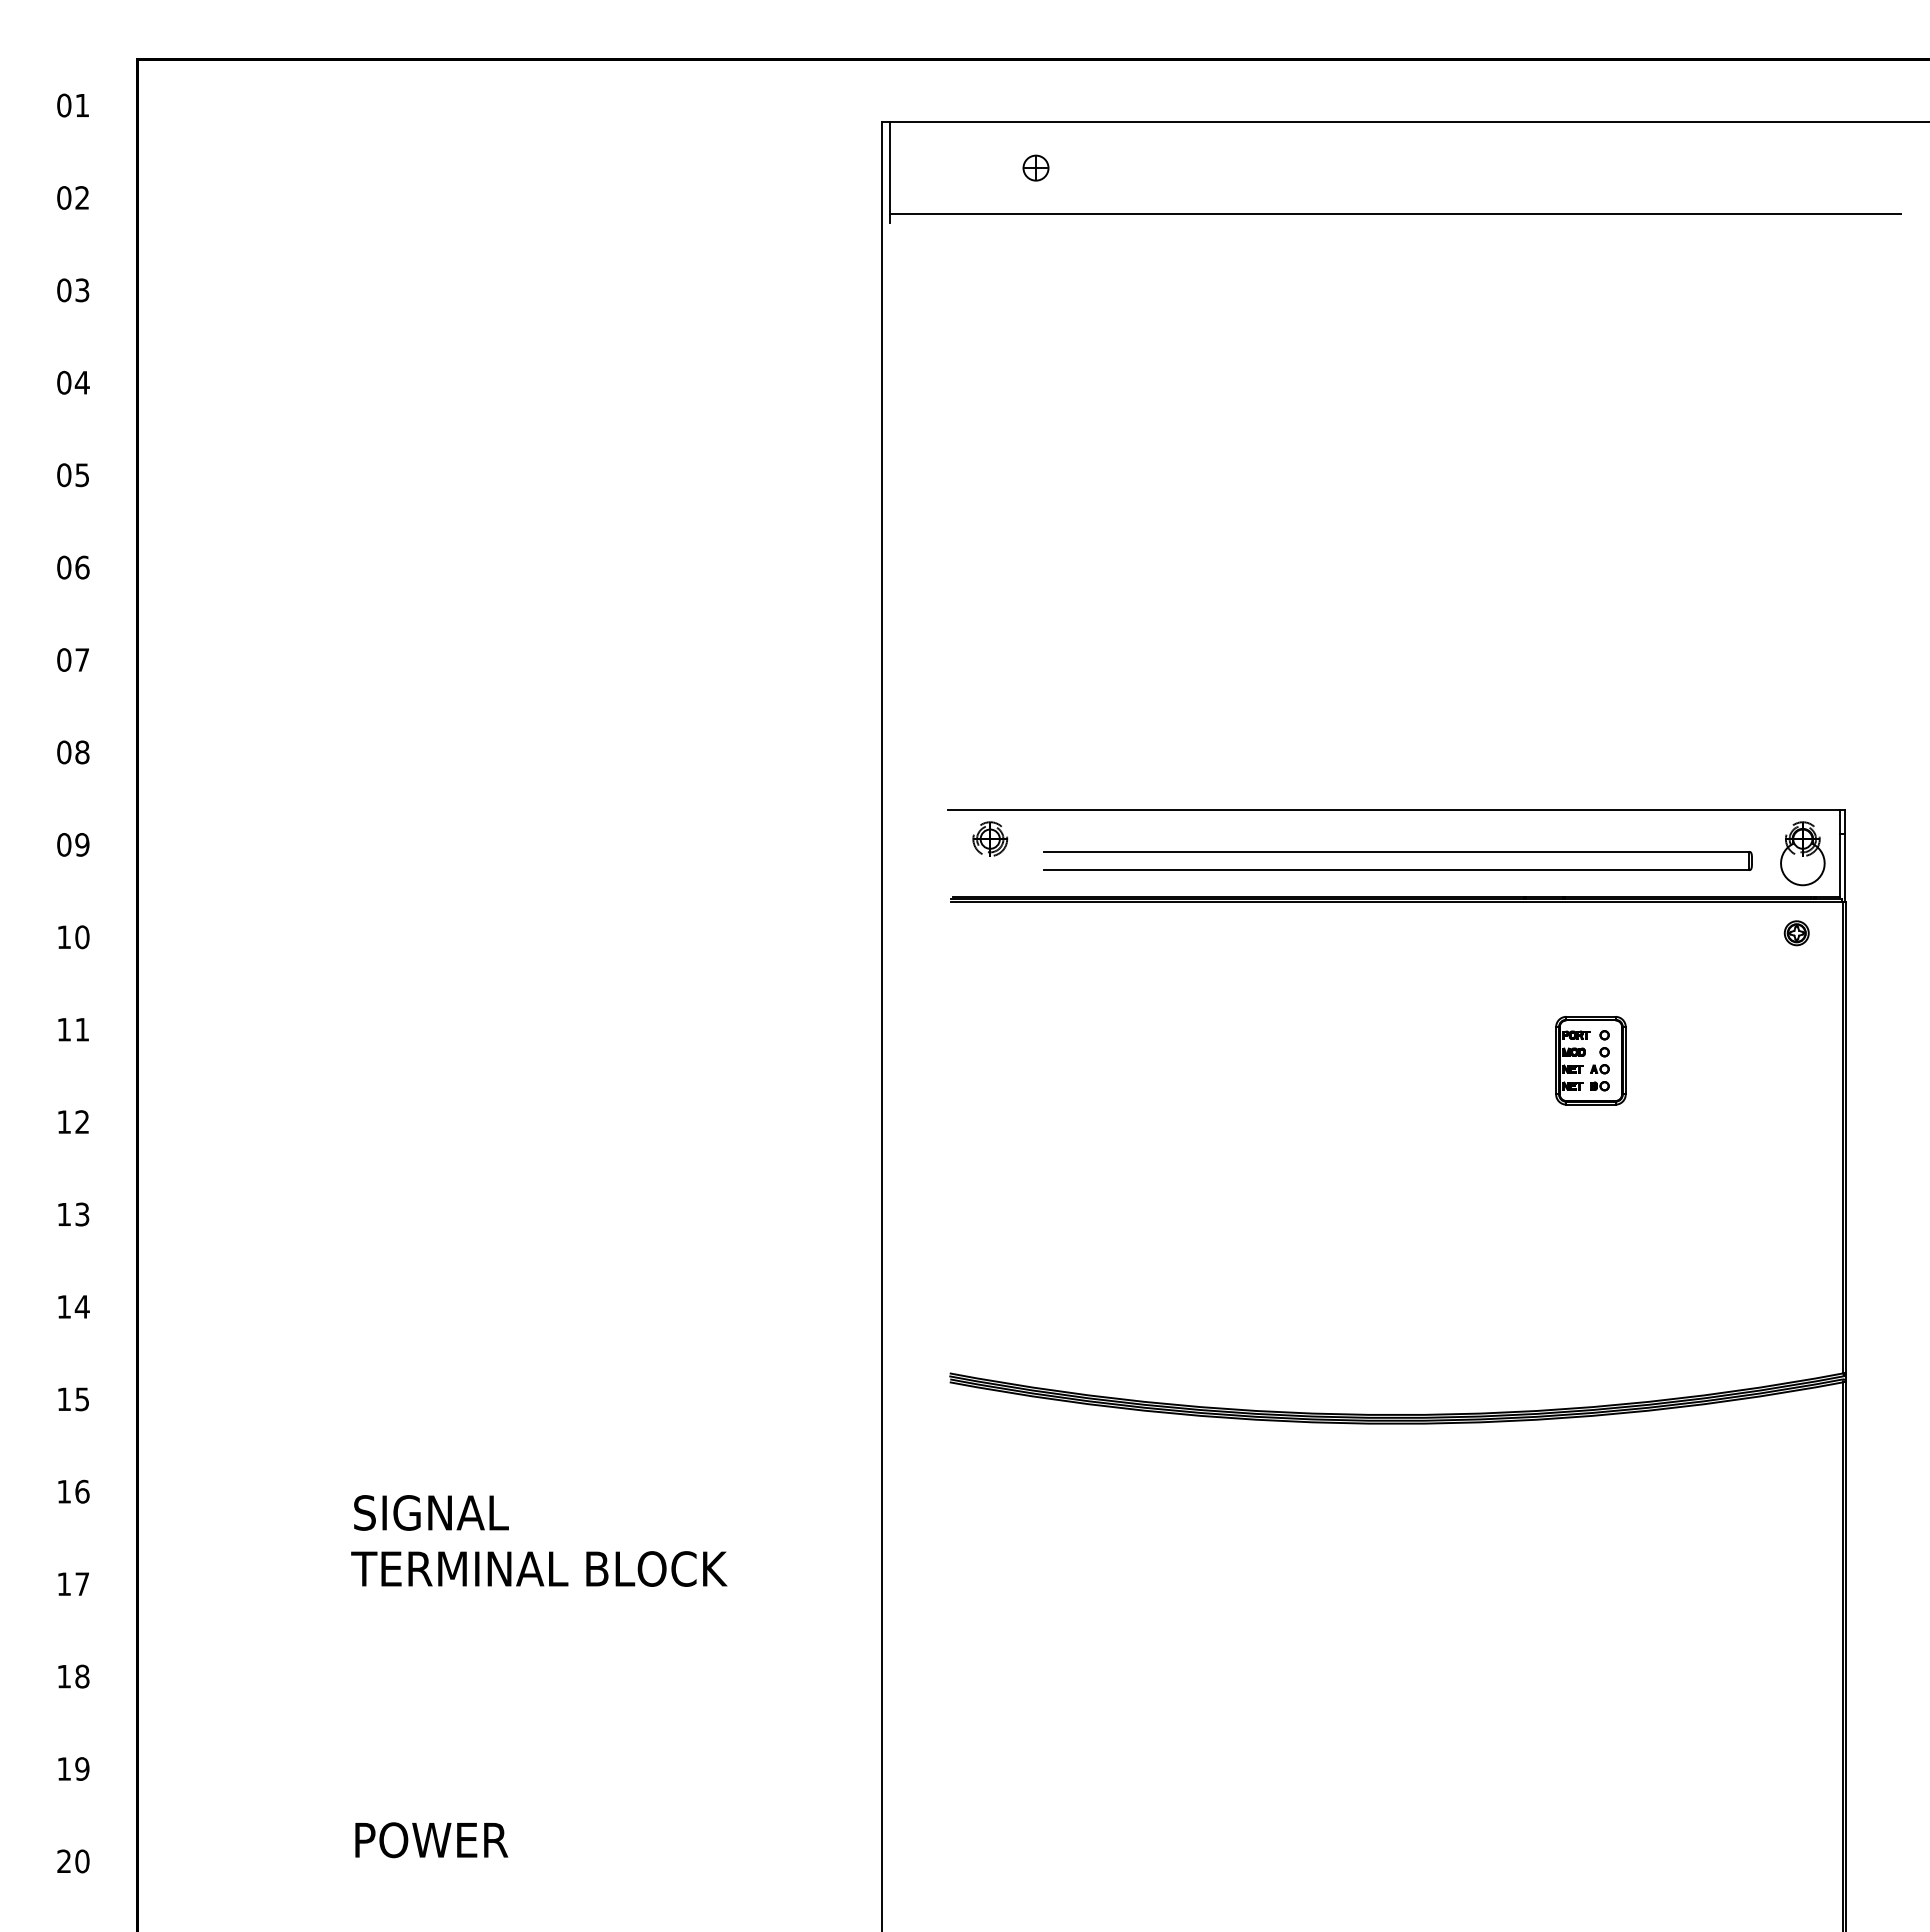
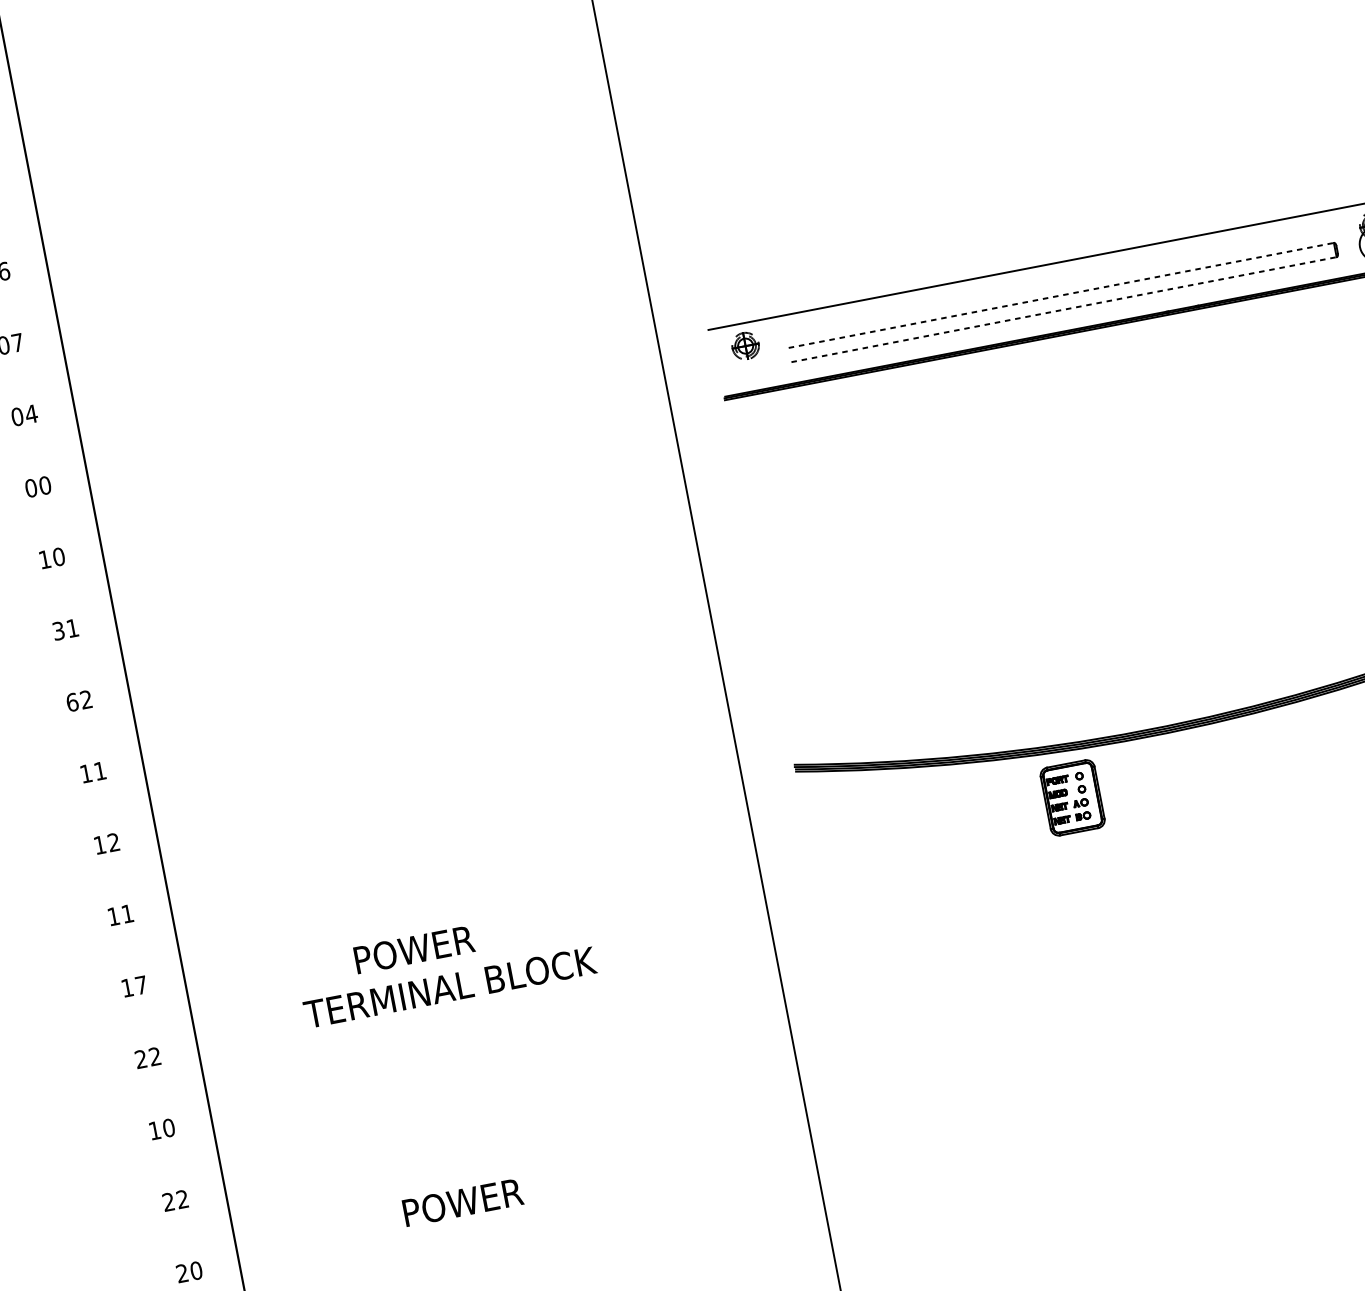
text: (81, 752) -> (30, 414), 08 -> 04
text: (82, 844) -> (45, 485), 09 -> 00
line: (1396, 851) -> (1061, 295), solid -> dashed
line: (1396, 870) -> (1064, 309), solid -> dashed
text: (64, 1029) -> (58, 630), 11 -> 31
part: (1590, 1060) -> (1072, 797), moved
text: (64, 1121) -> (72, 701), 12 -> 62
text: (82, 1214) -> (100, 771), 13 -> 11
text: (81, 1306) -> (113, 842), 14 -> 12
text: (81, 1399) -> (127, 914), 15 -> 11
text: (82, 1491) -> (141, 985), 16 -> 17
text: (431, 1512) -> (414, 949), SIGNAL -> POWER
text: (539, 1568) -> (450, 987), moved
text: (73, 1583) -> (148, 1057), 17 -> 22
text: (82, 1676) -> (169, 1127), 18 -> 10
text: (73, 1768) -> (175, 1200), 19 -> 22

